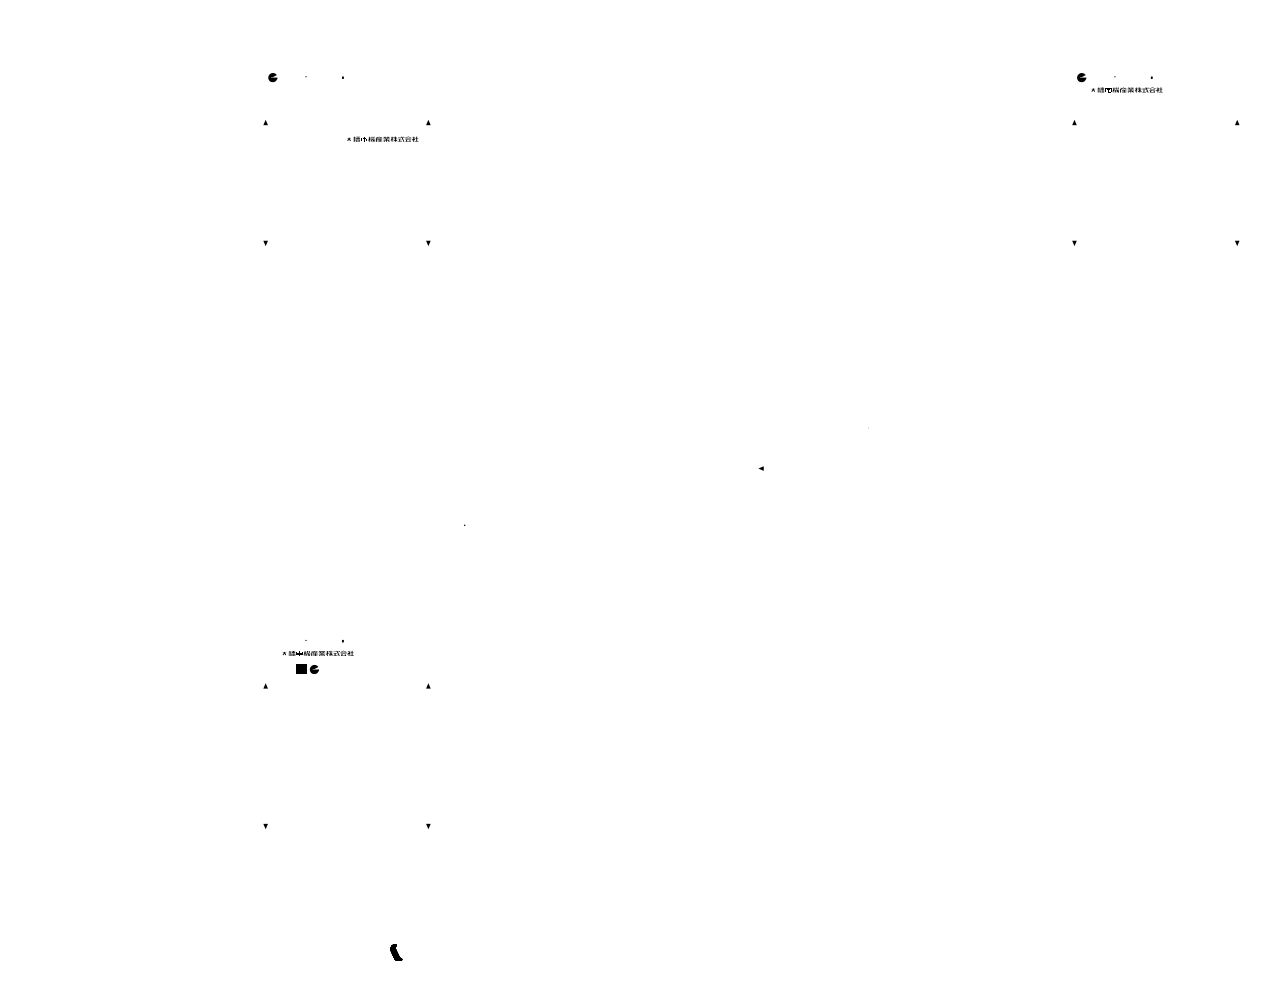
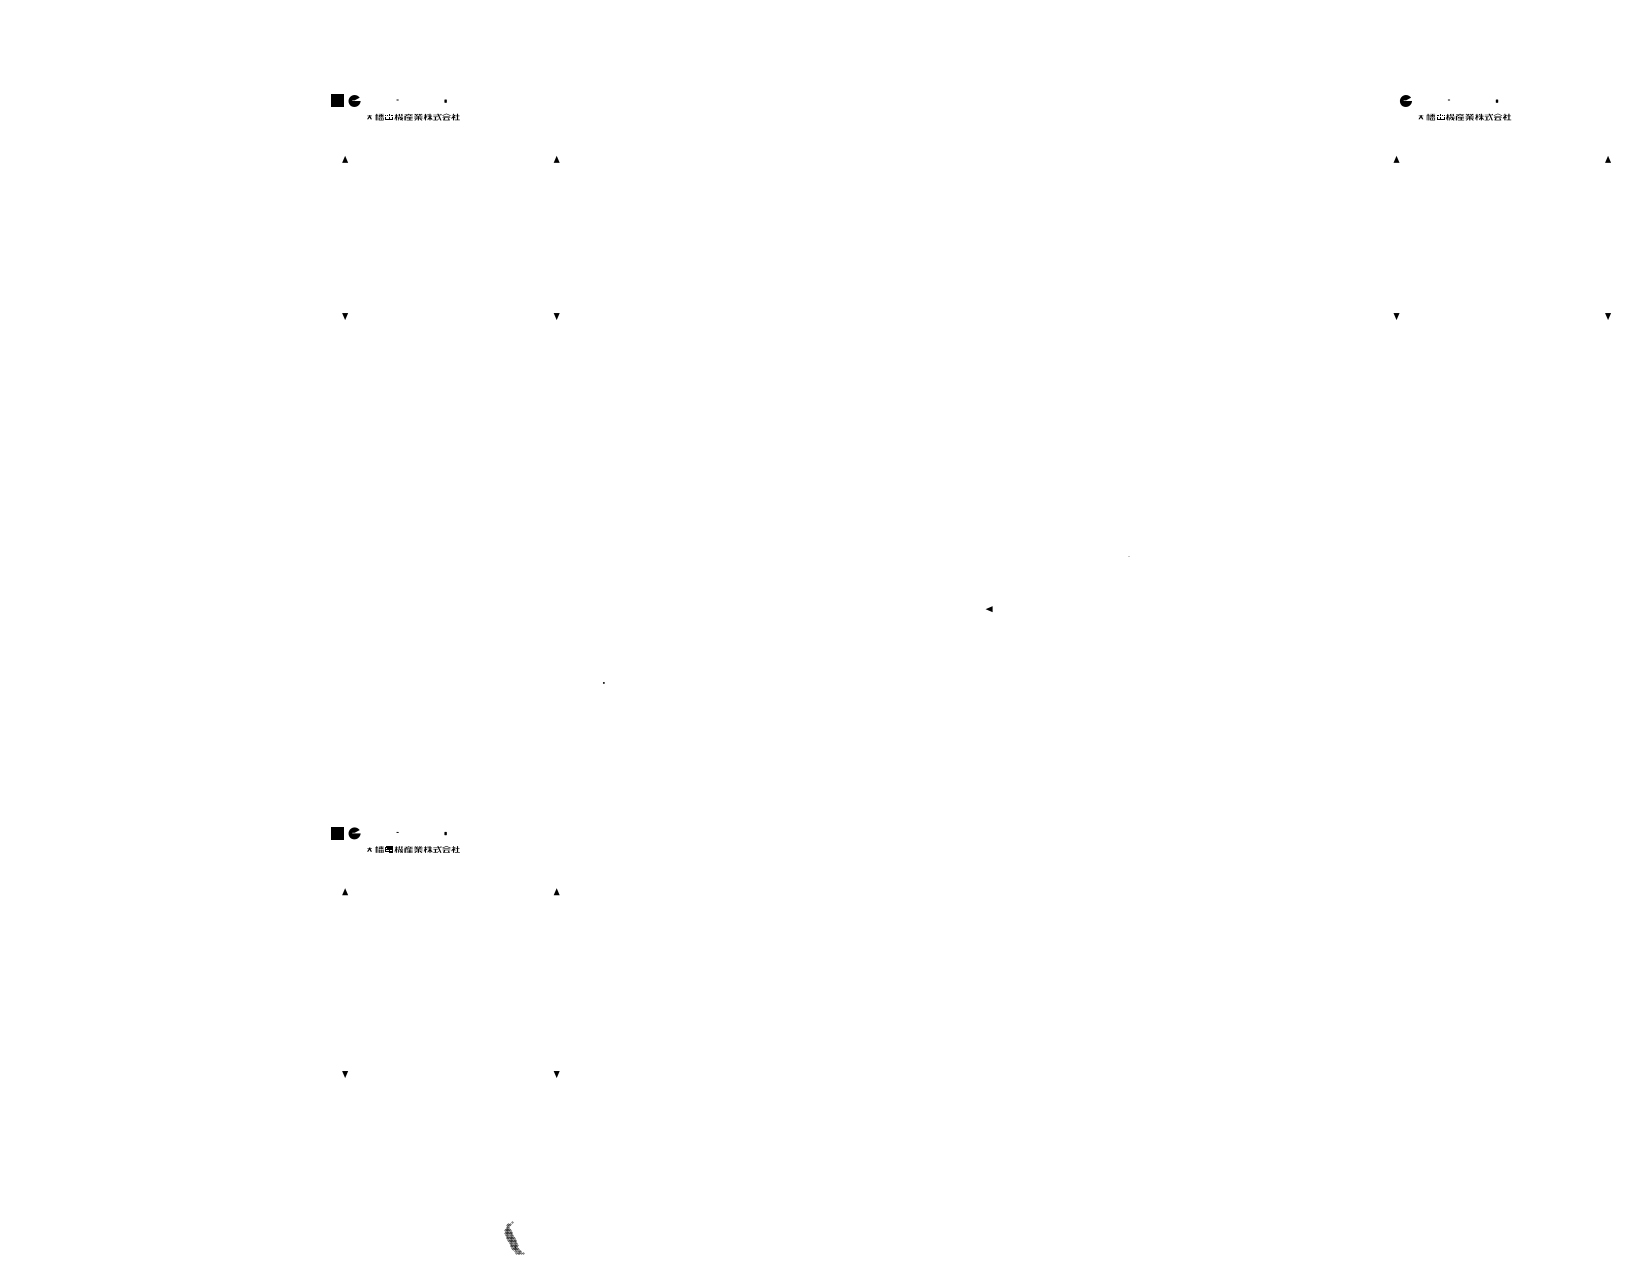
fill: (259, 77) -> (337, 100), added
part: (382, 138) -> (413, 116), moved
part: (307, 669) -> (345, 833), moved
part: (395, 951) -> (514, 1237), size x1.67

